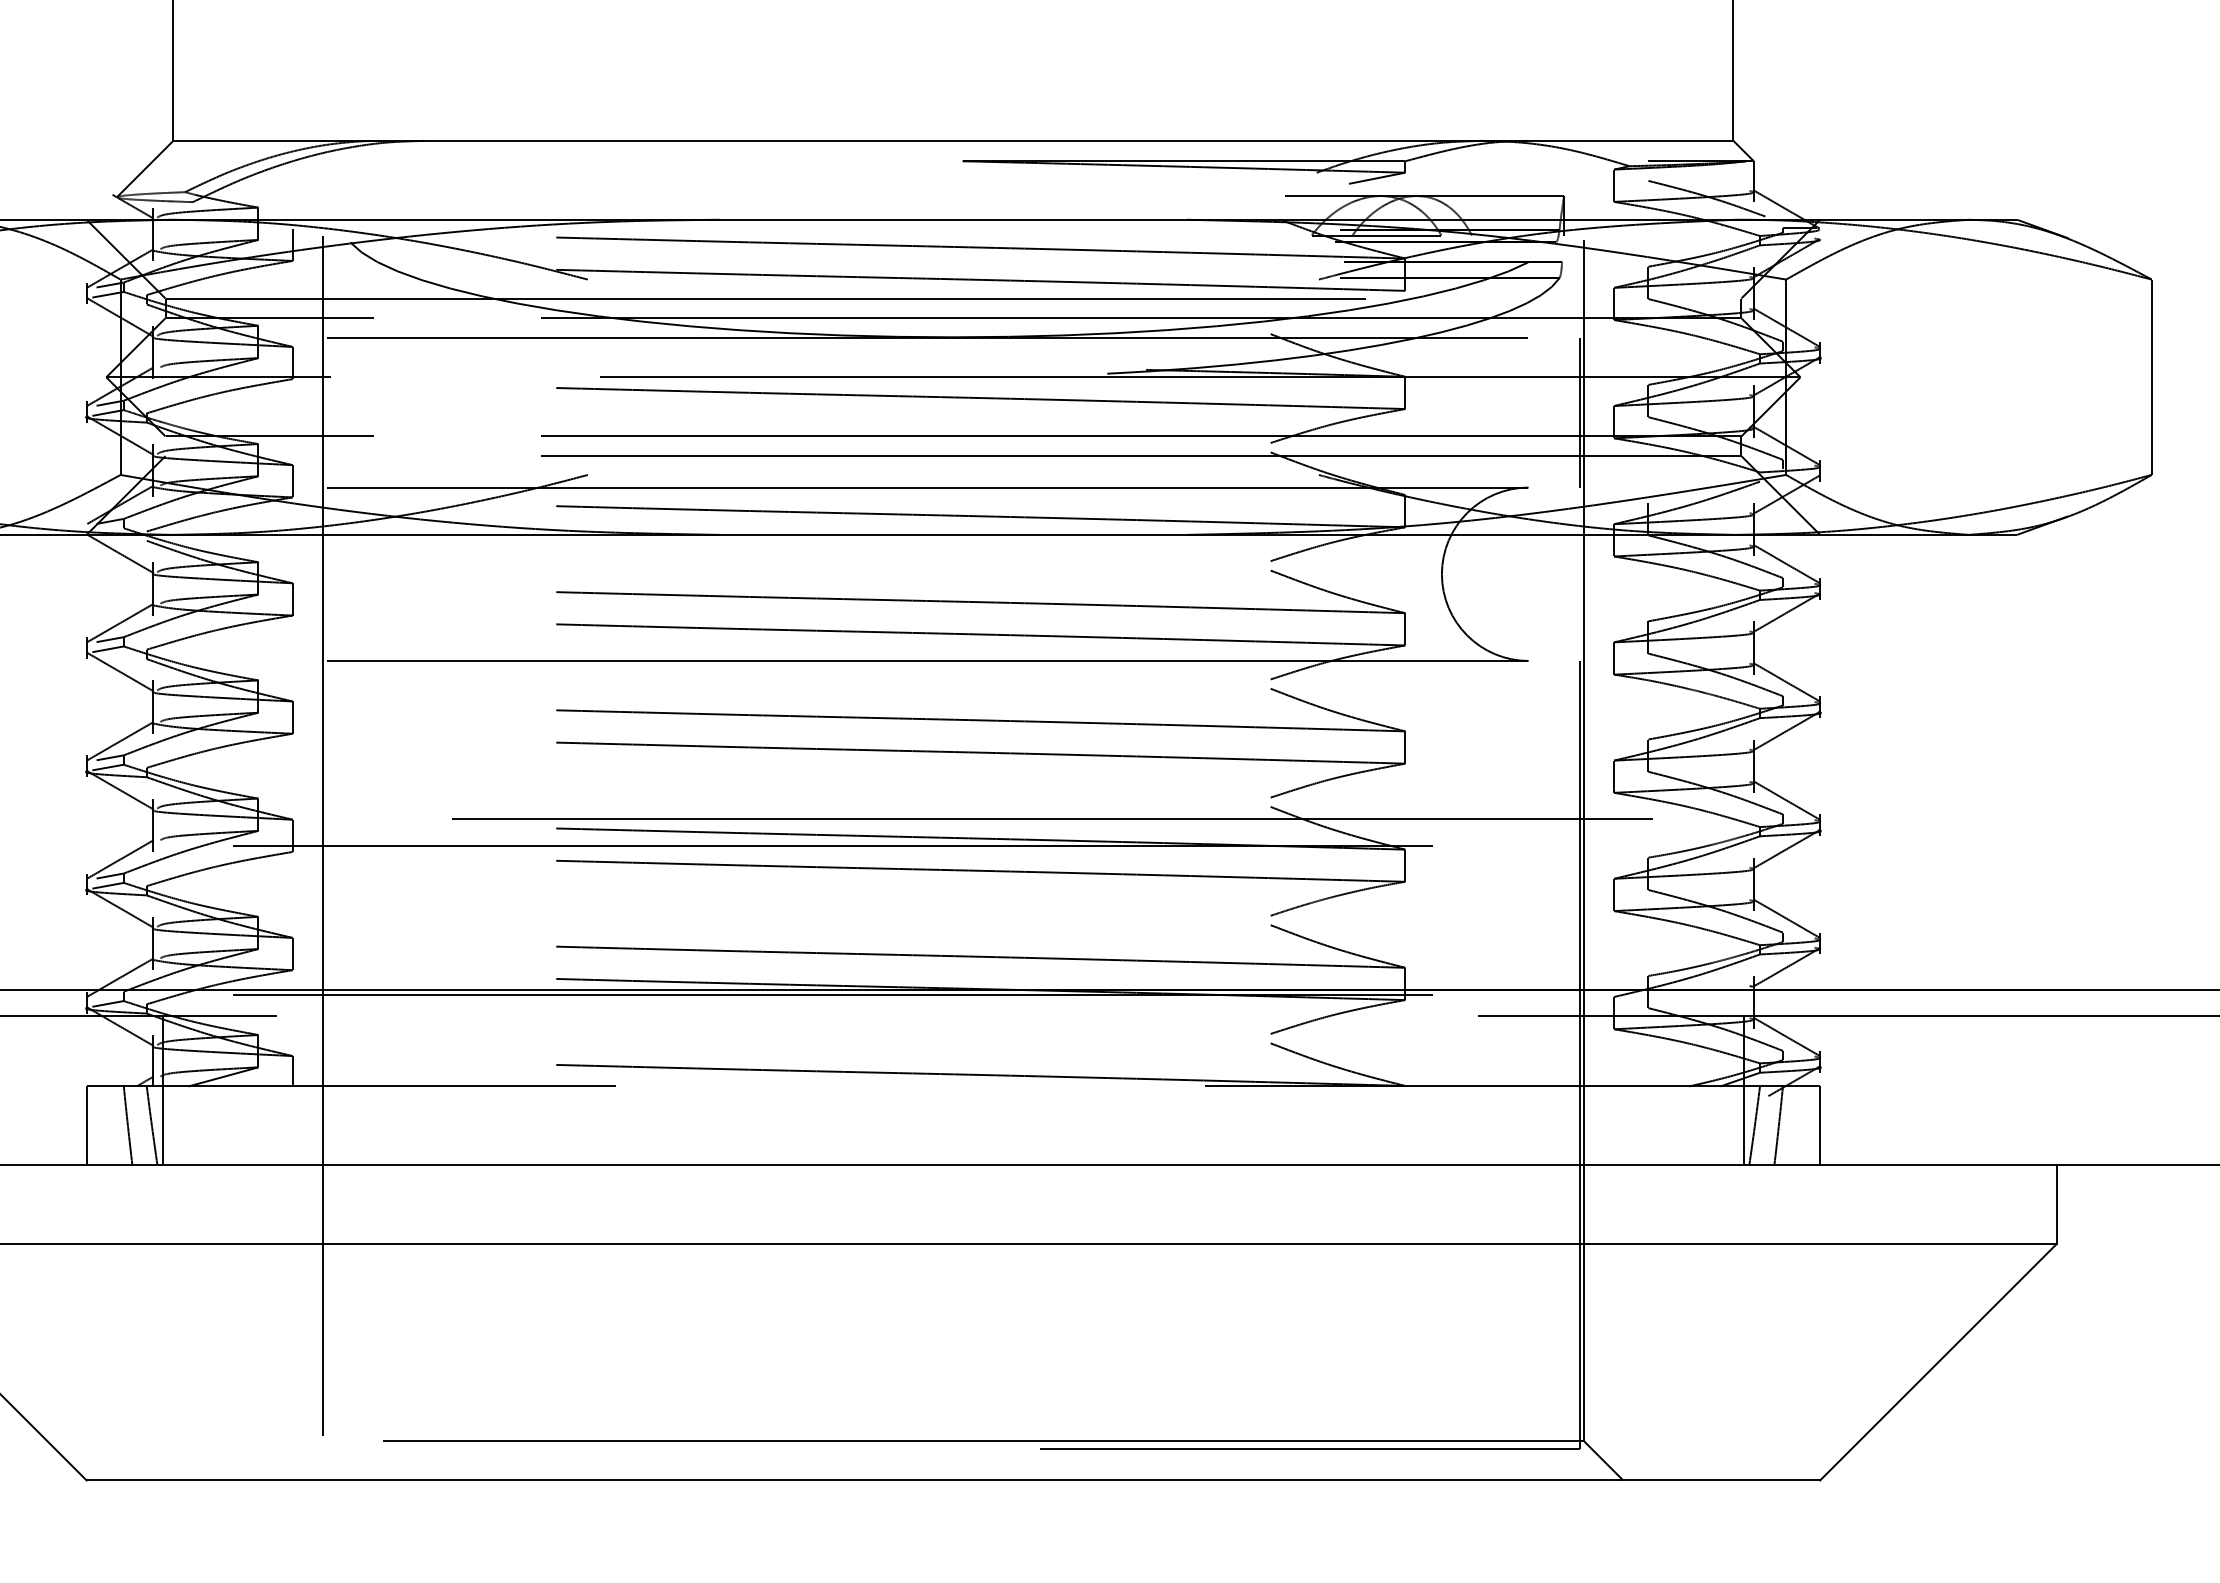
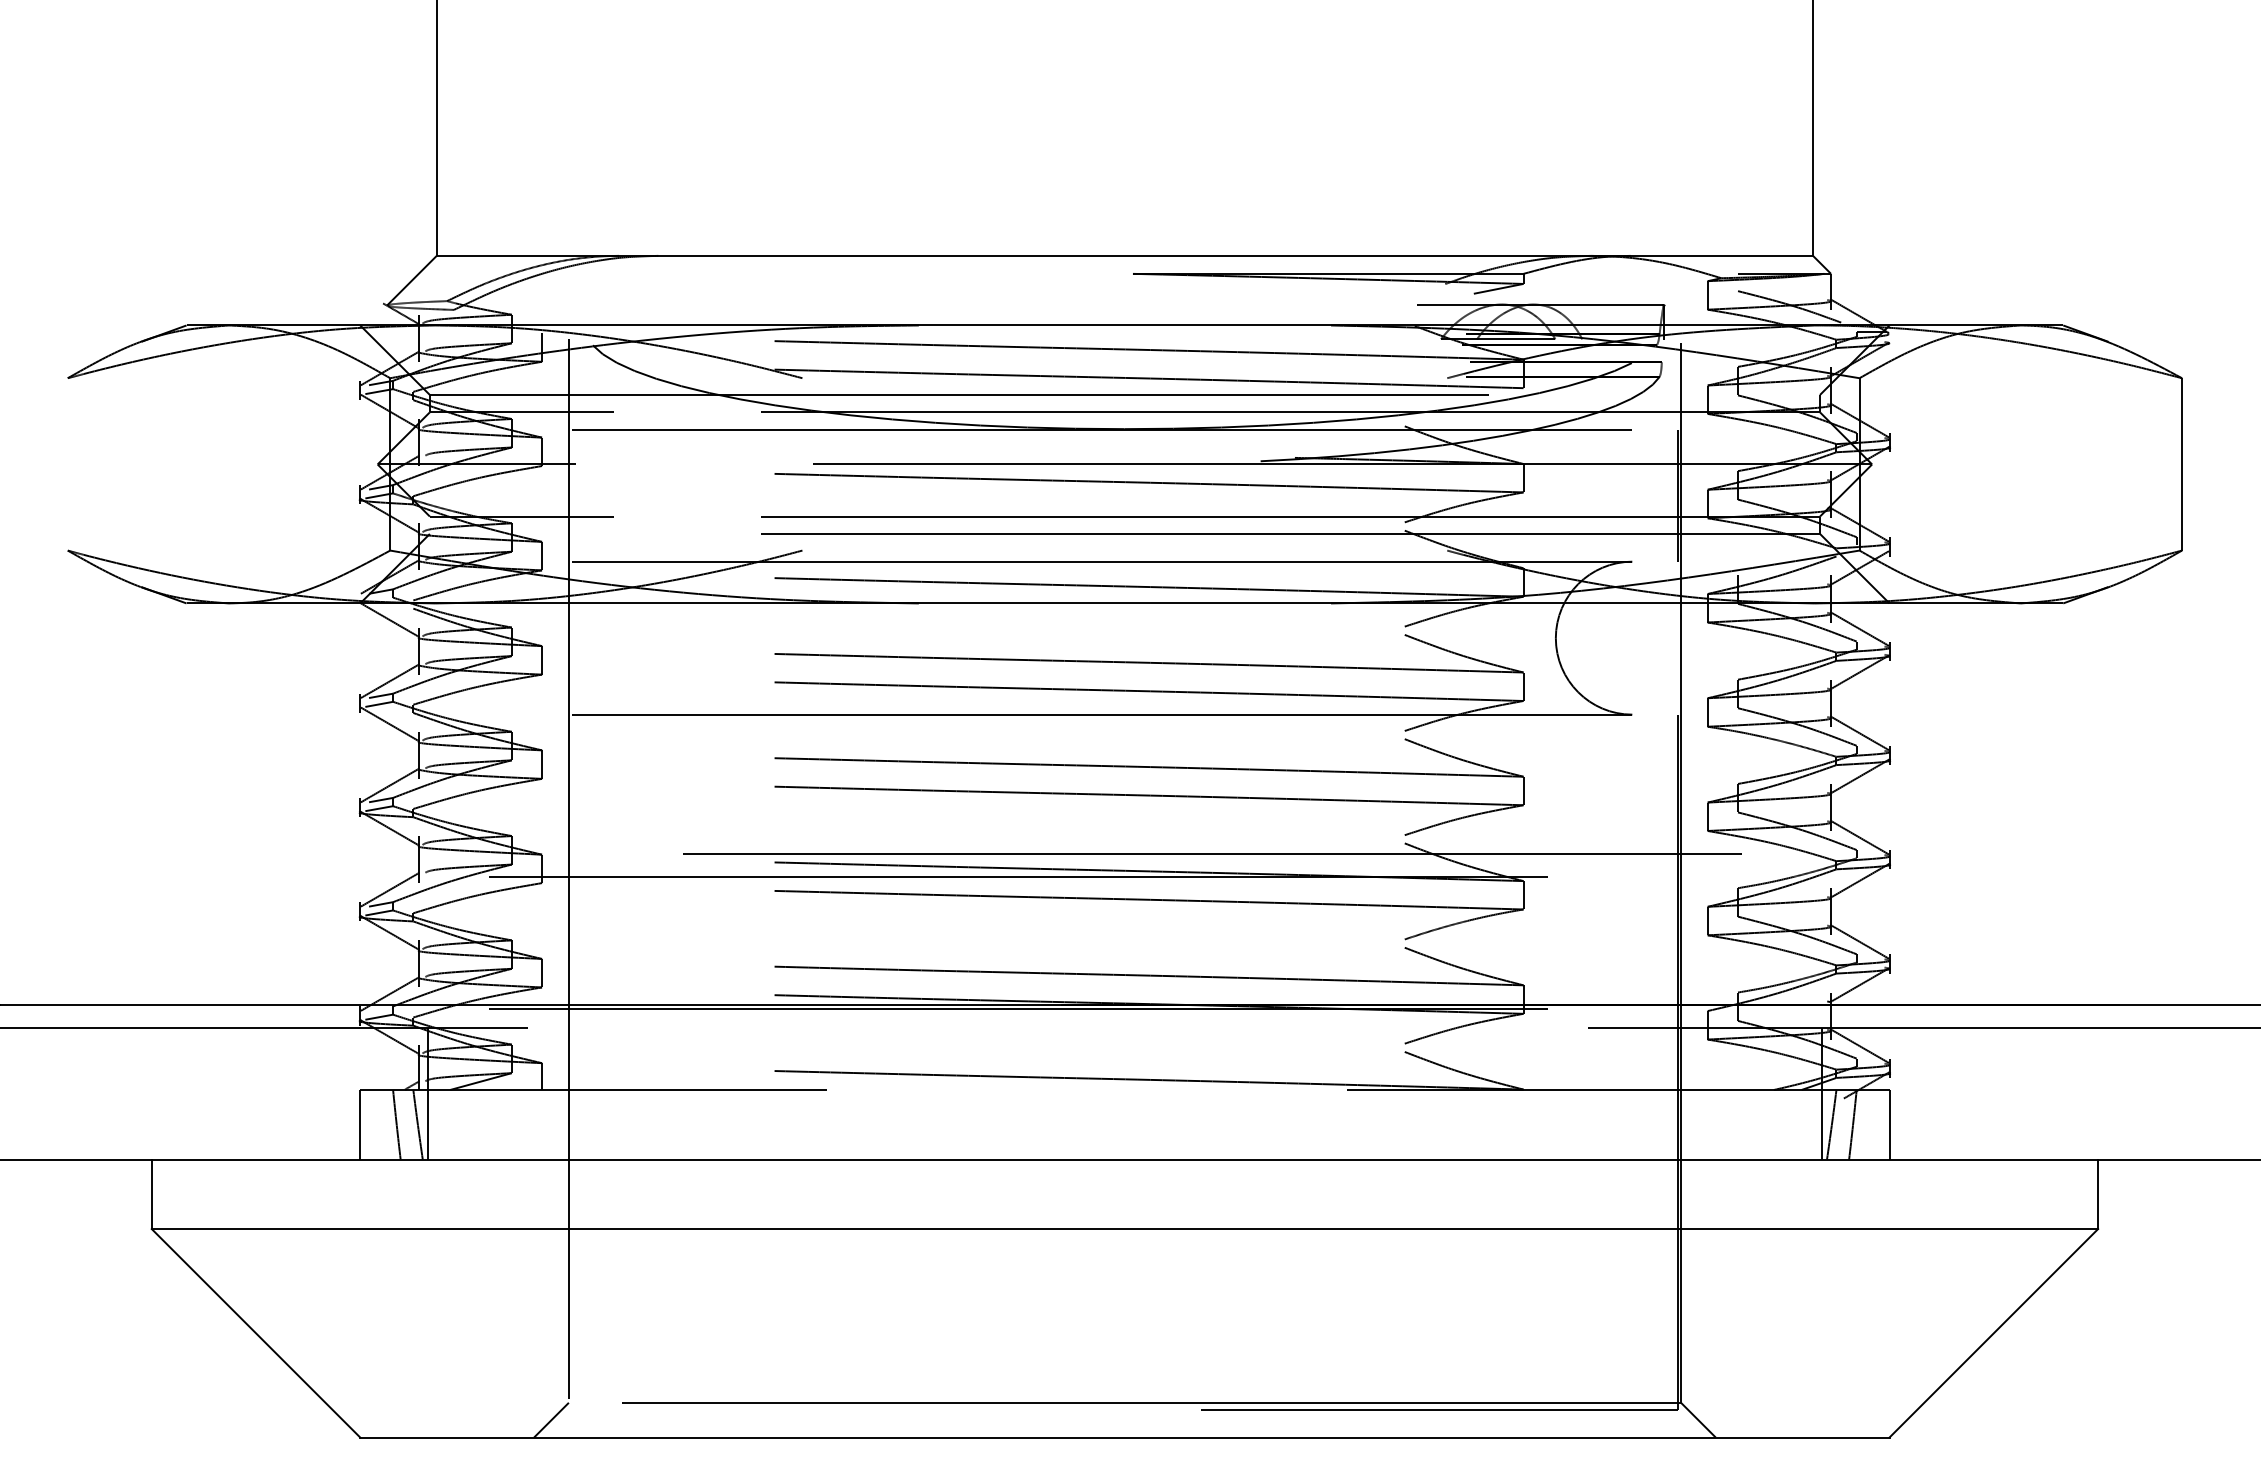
line: (303, 1459) -> (551, 1419), added

